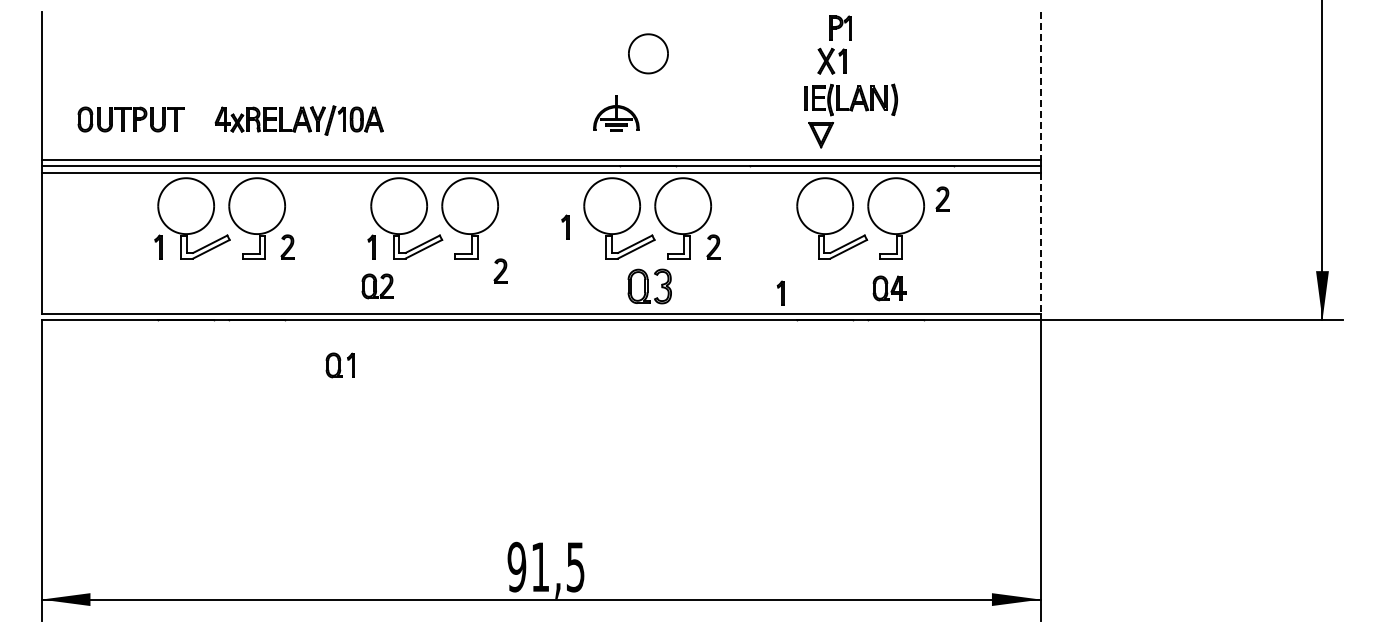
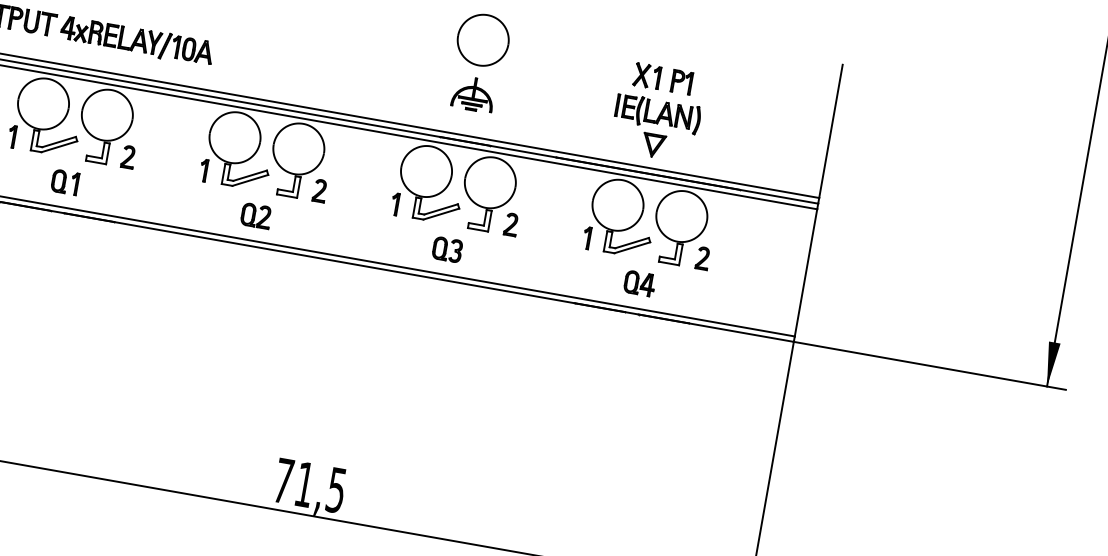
part: (840, 27) -> (681, 81), moved
part: (648, 53) -> (483, 40), size x1.43
line: (1040, 86) -> (830, 131), dashed -> solid
part: (616, 113) -> (473, 93), moved
part: (298, 120) -> (136, 40), moved
part: (821, 135) -> (653, 146), moved
part: (942, 198) -> (702, 257), moved
part: (565, 226) -> (395, 203), moved
line: (1040, 243) -> (805, 272), dashed -> solid
part: (500, 270) -> (319, 190), moved
part: (377, 286) -> (255, 215), moved
part: (649, 286) -> (447, 249), size x0.71
part: (889, 288) -> (639, 283), moved
part: (780, 292) -> (586, 237), moved
part: (339, 365) -> (64, 182), moved
text: (516, 566) -> (283, 480), 91,5 -> 71,5

